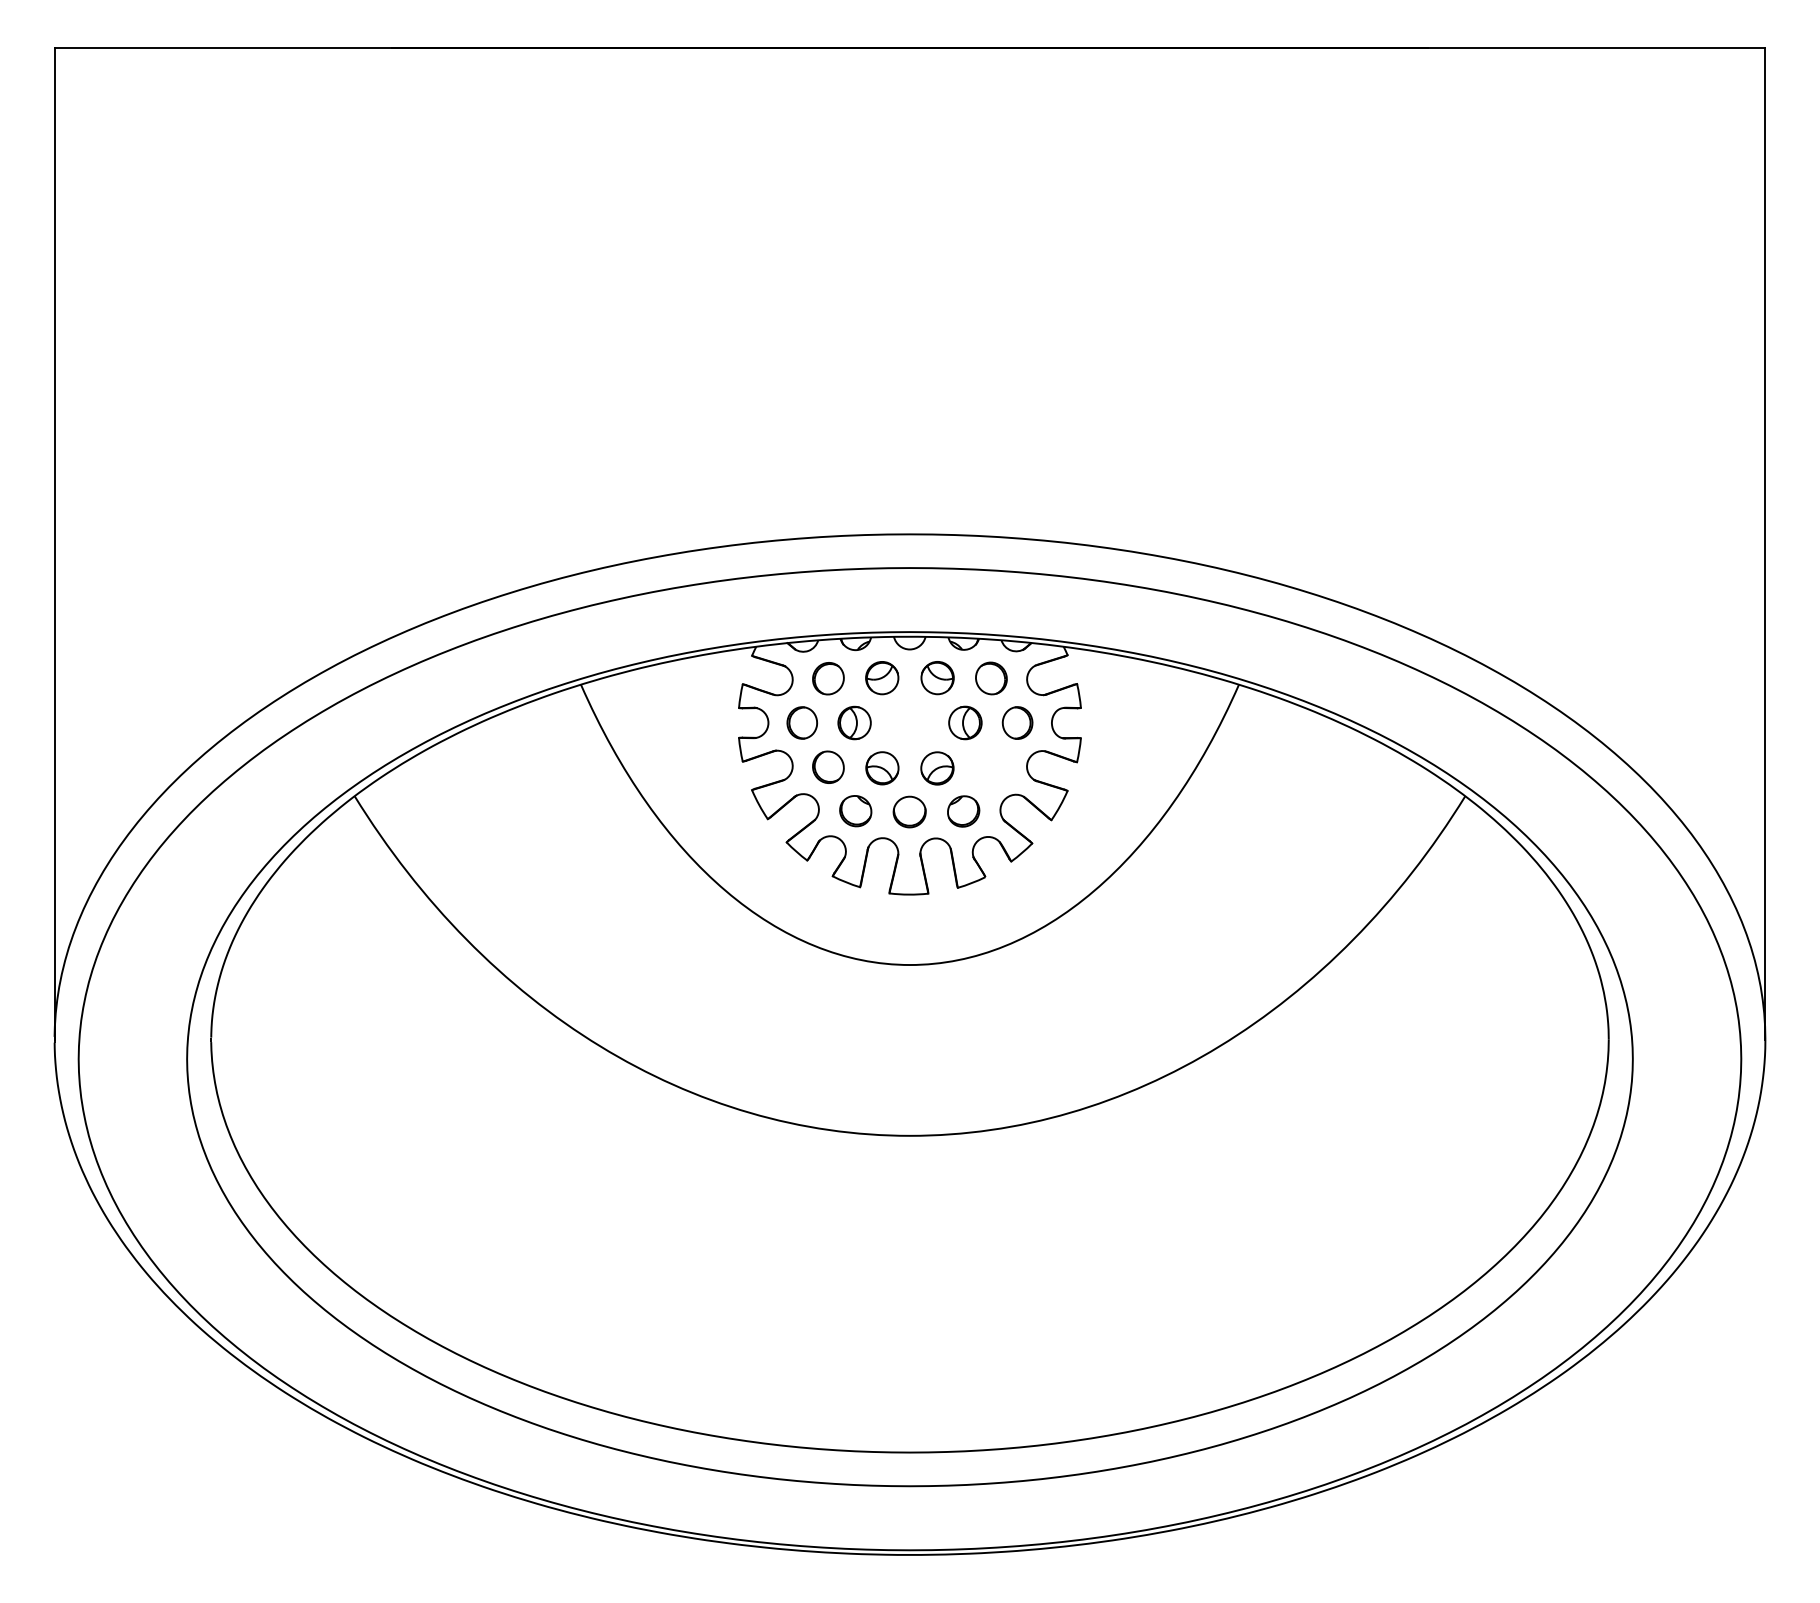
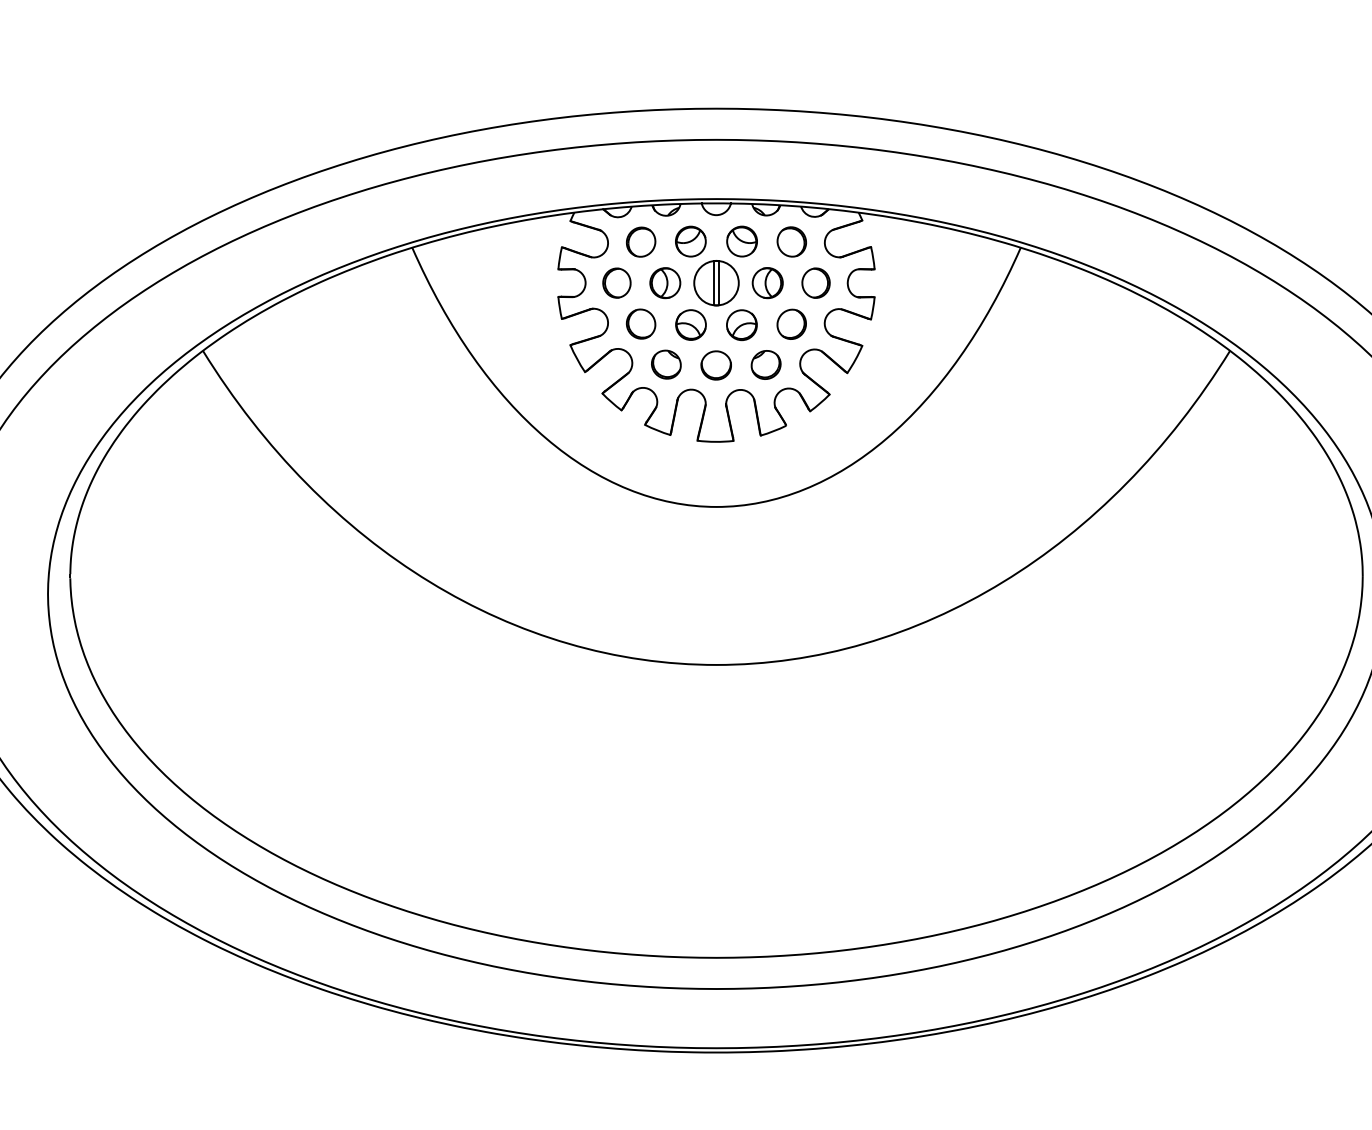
part: (909, 723) -> (716, 283), added
part: (991, 767) -> (791, 324), added

